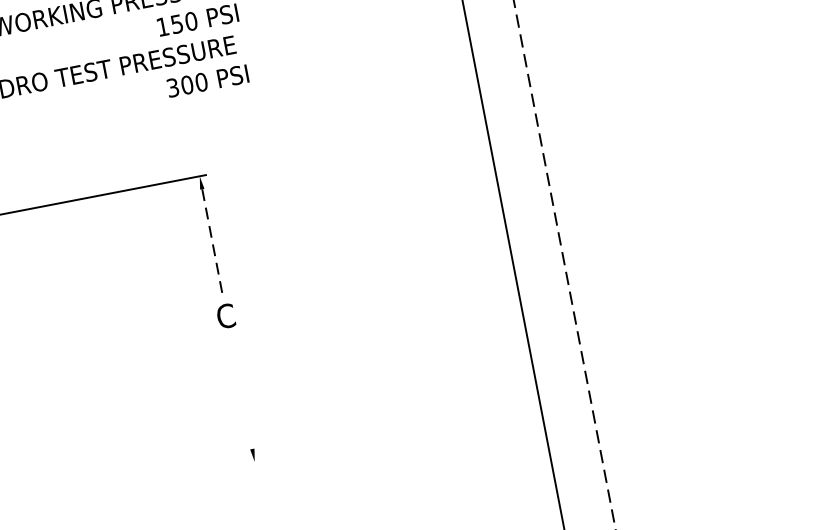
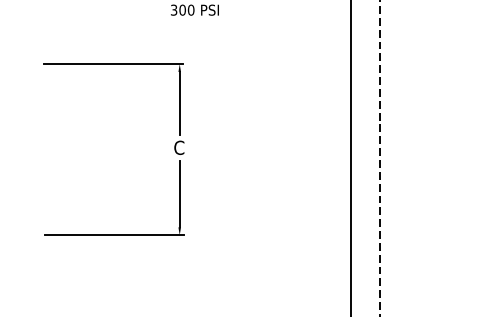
line: (212, 242) -> (179, 103), dashed -> solid
line: (241, 392) -> (179, 193), added
line: (144, 483) -> (113, 235), added

